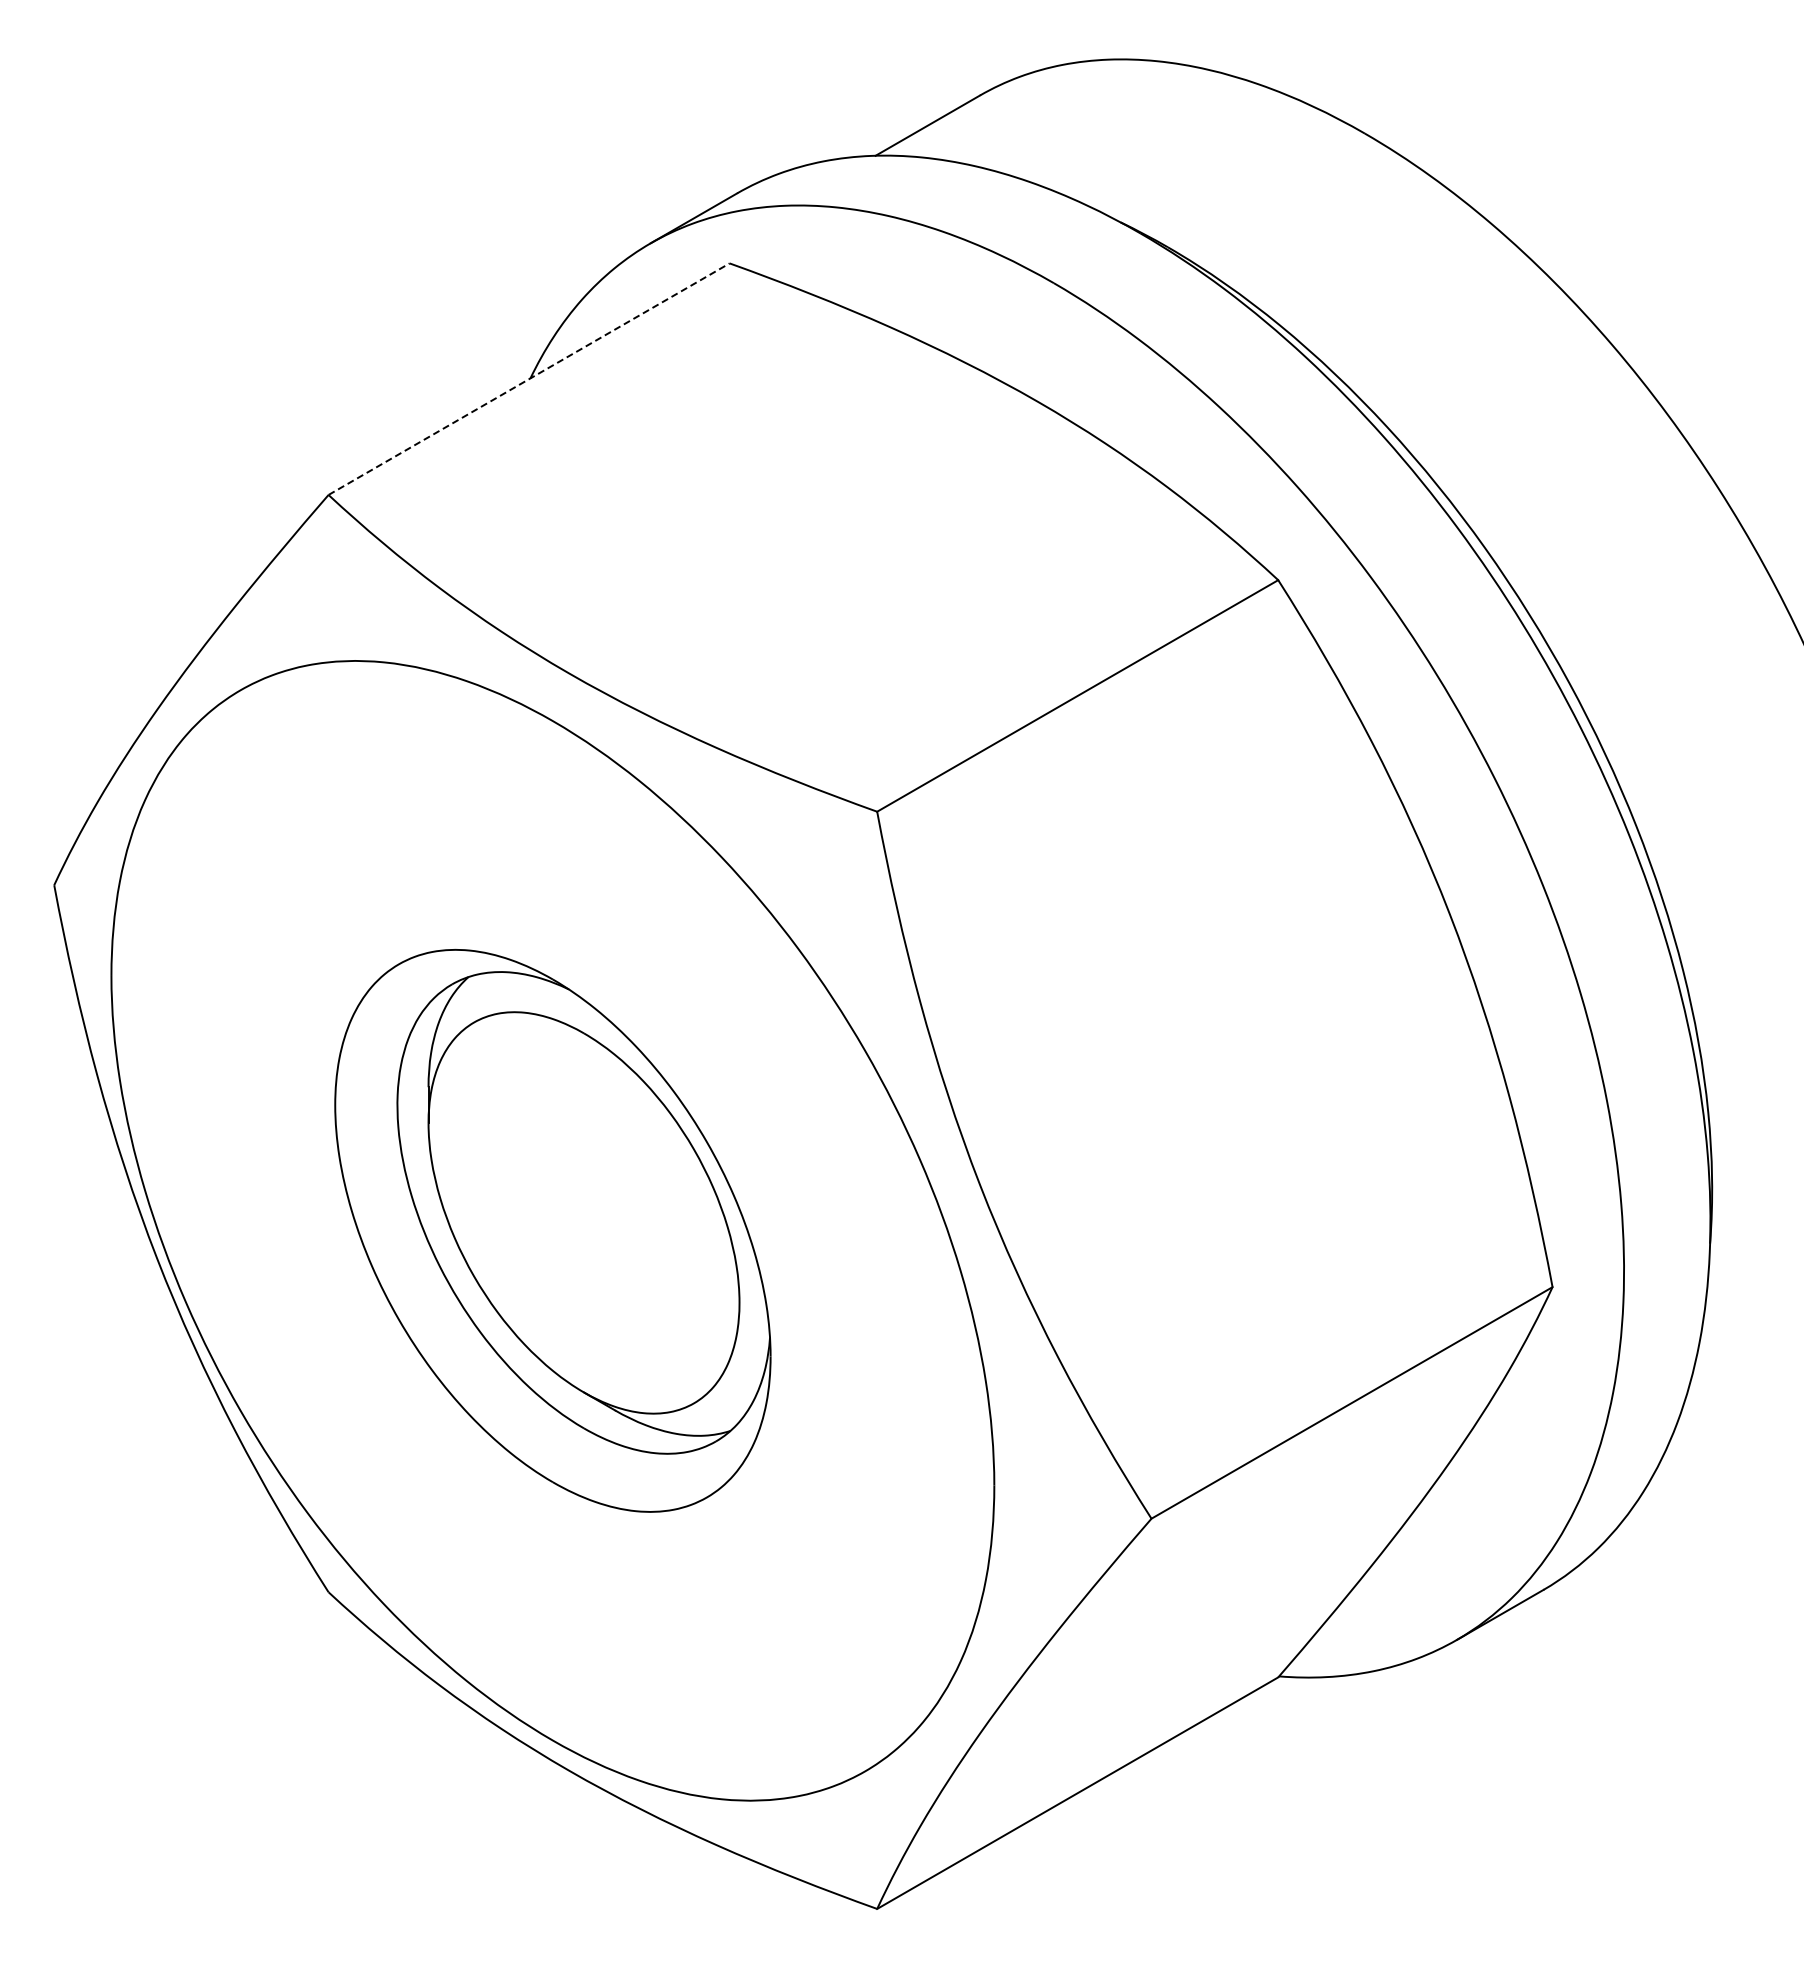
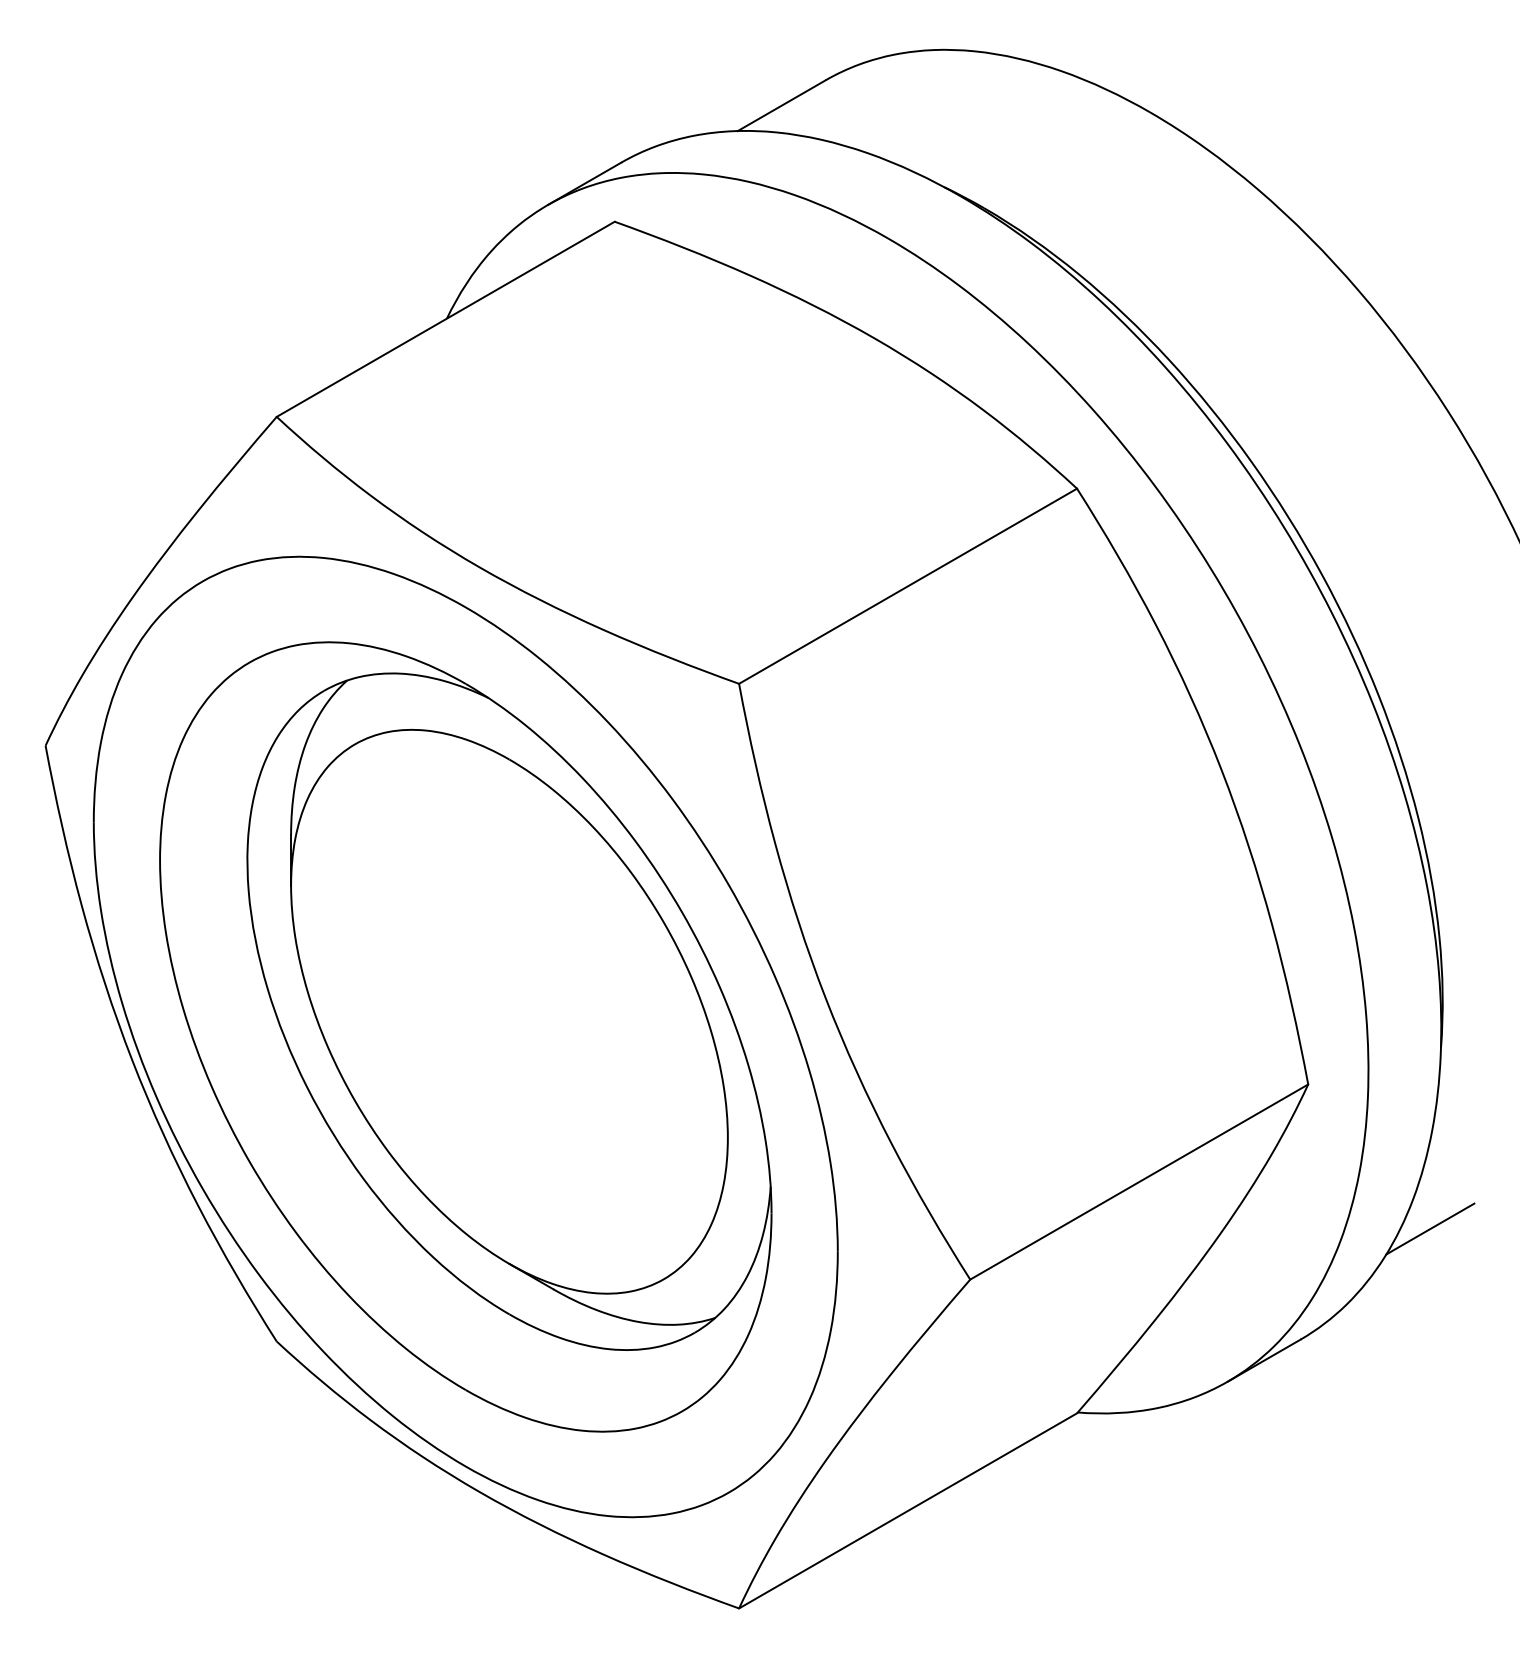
line: (529, 379) -> (446, 319), dashed -> solid
part: (552, 1230) -> (465, 1036), size x1.67
line: (1697, 1458) -> (1430, 1228), added

